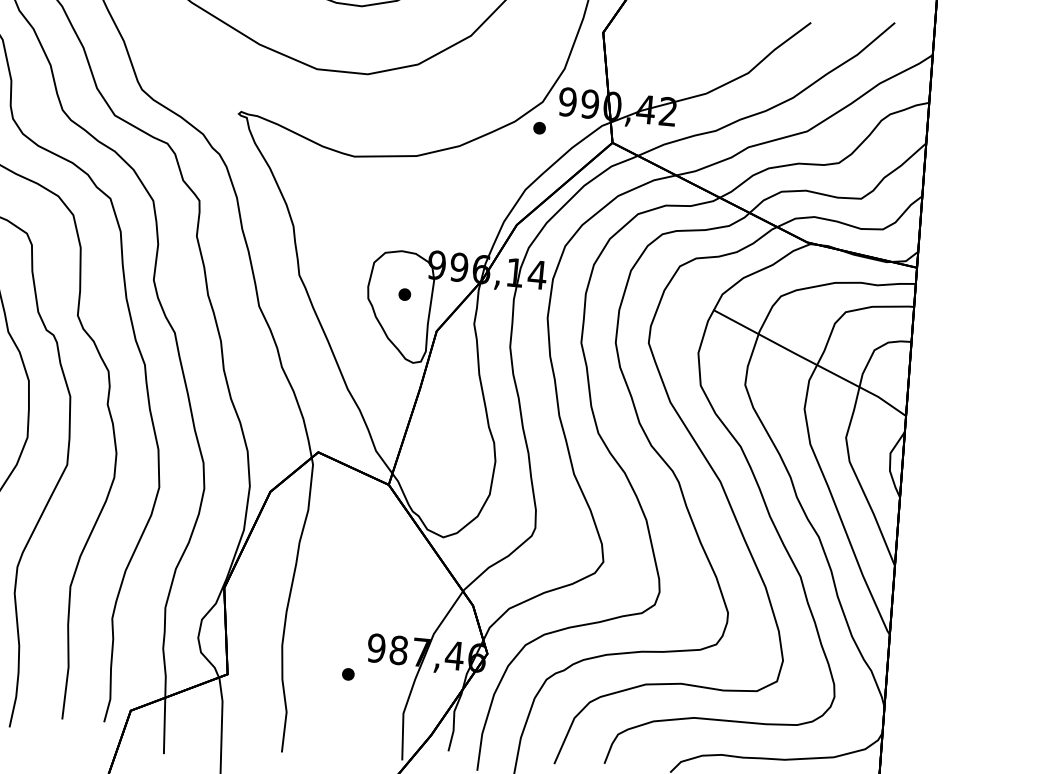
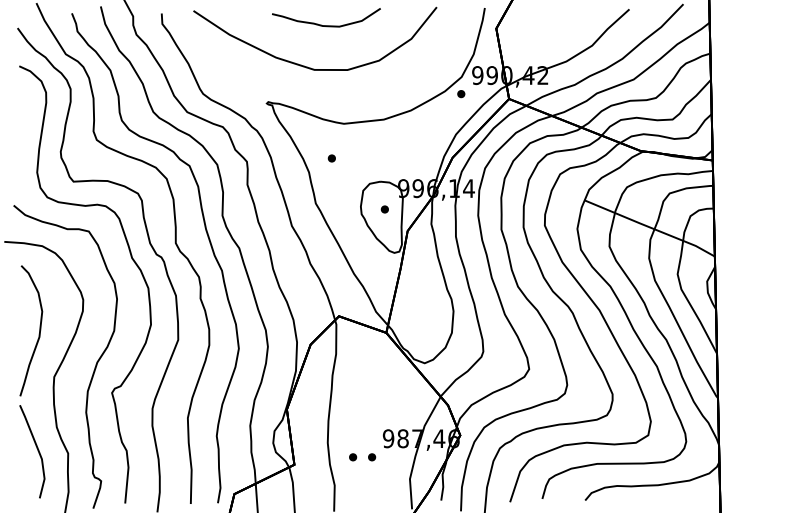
part: (330, 208) -> (331, 158), added
part: (319, 671) -> (353, 457), added

